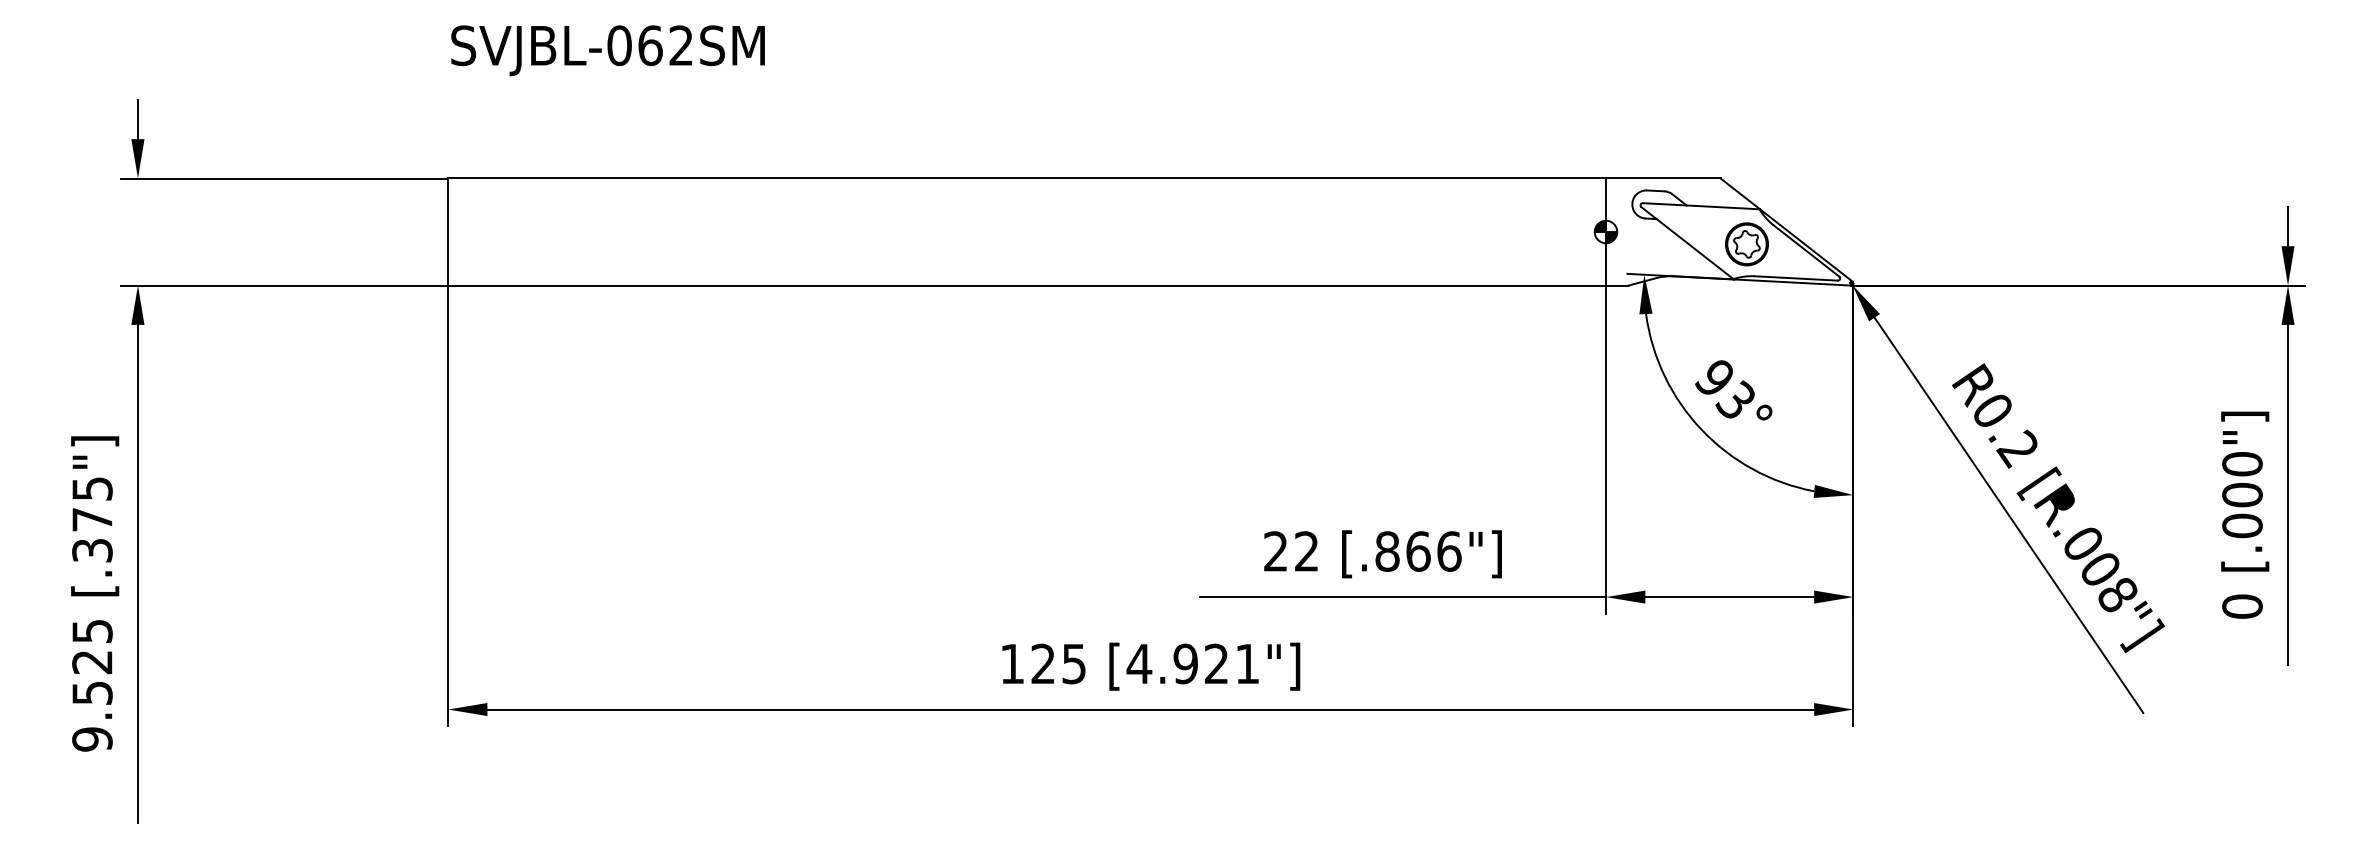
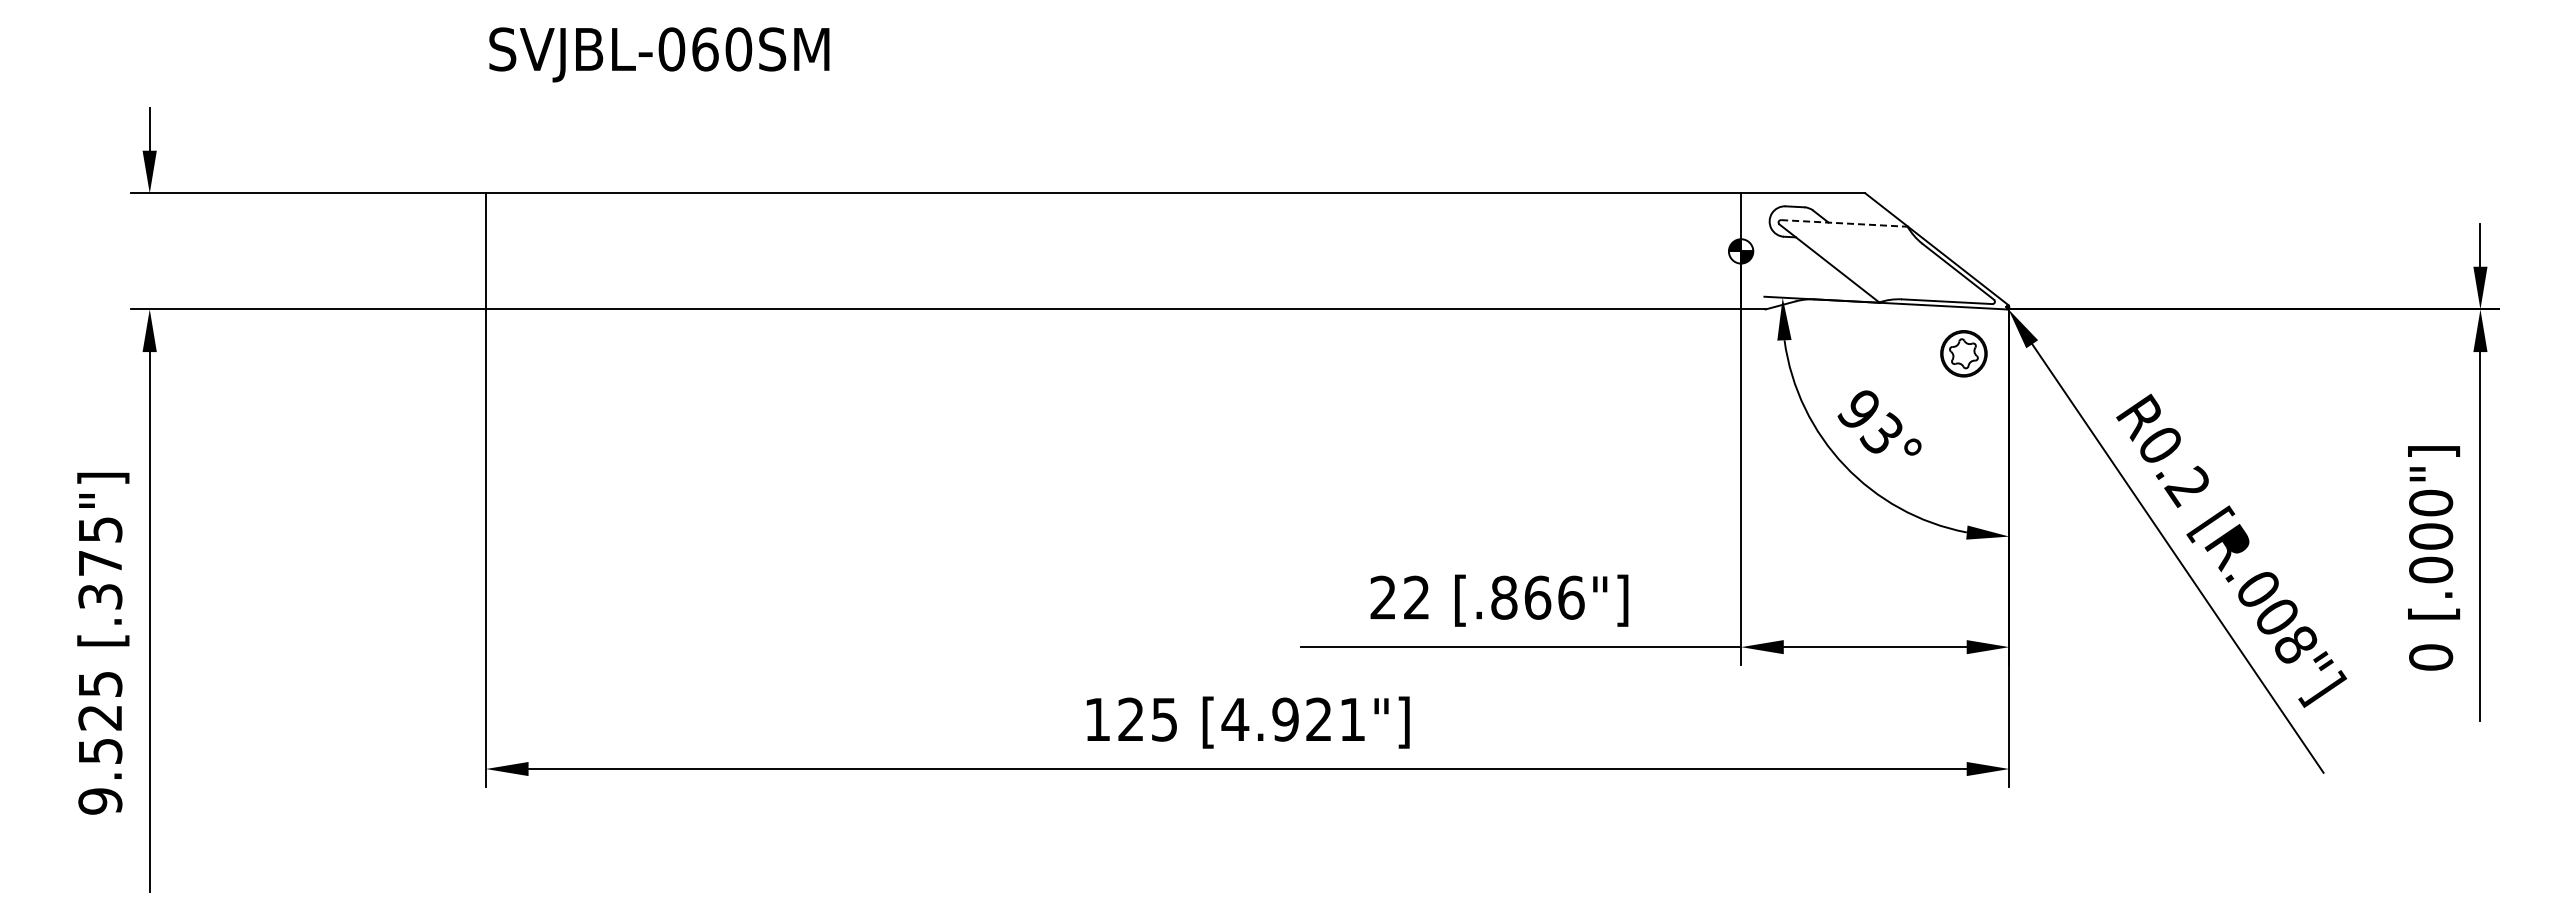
text: (681, 45) -> (738, 49), SVJBL-062SM -> SVJBL-060SM
line: (1701, 206) -> (1844, 223), solid -> dashed
part: (1746, 244) -> (1963, 353), moved

